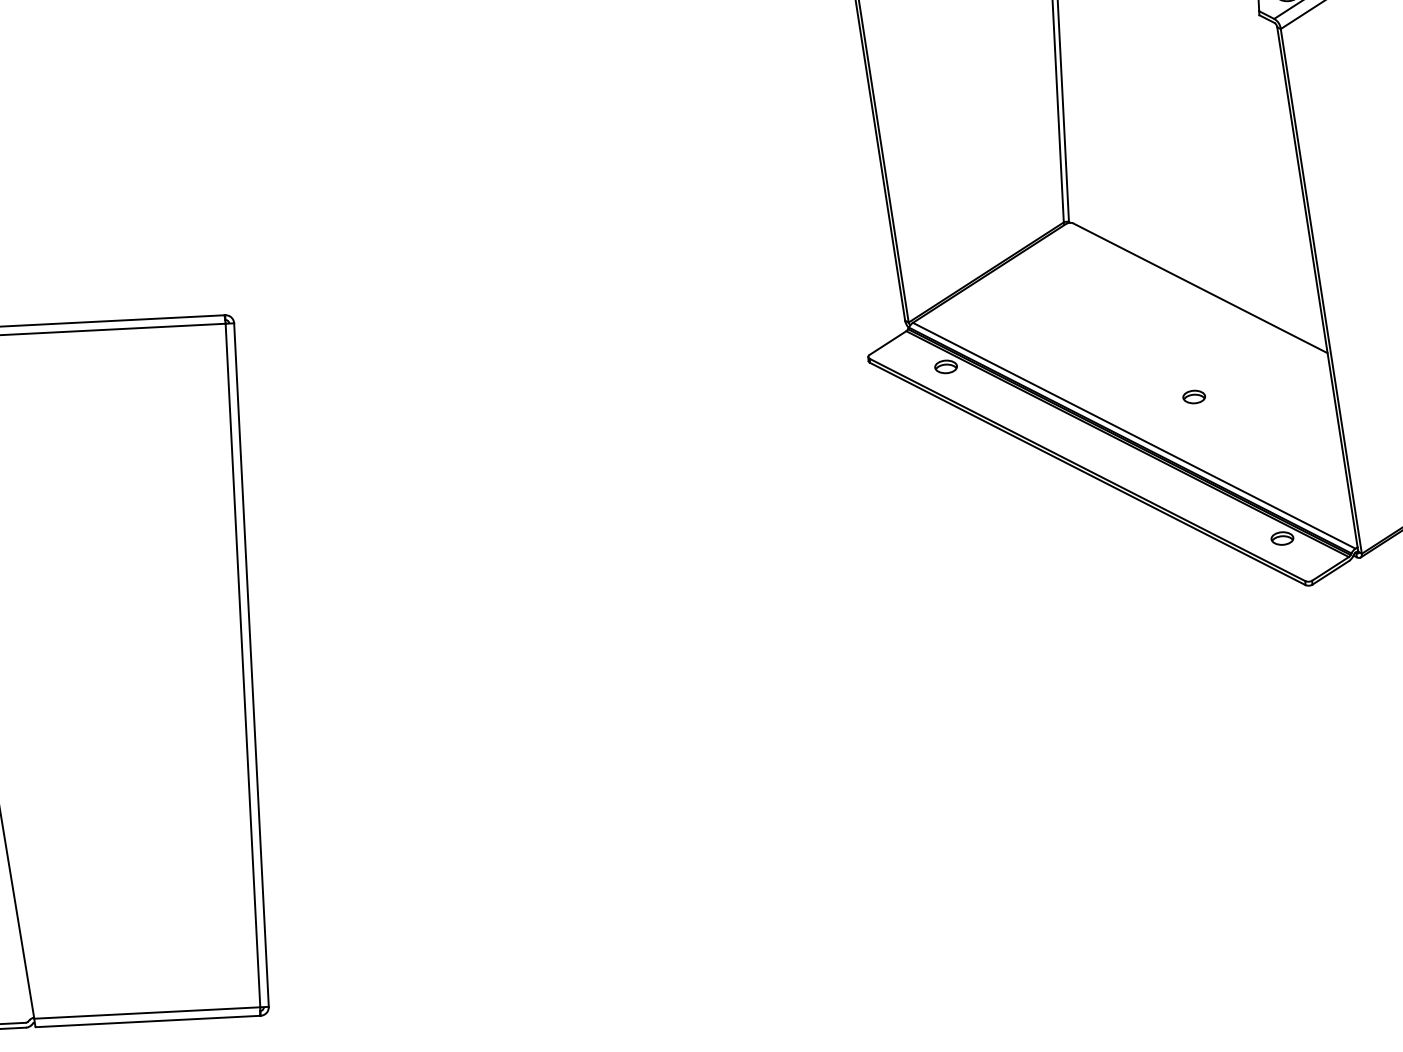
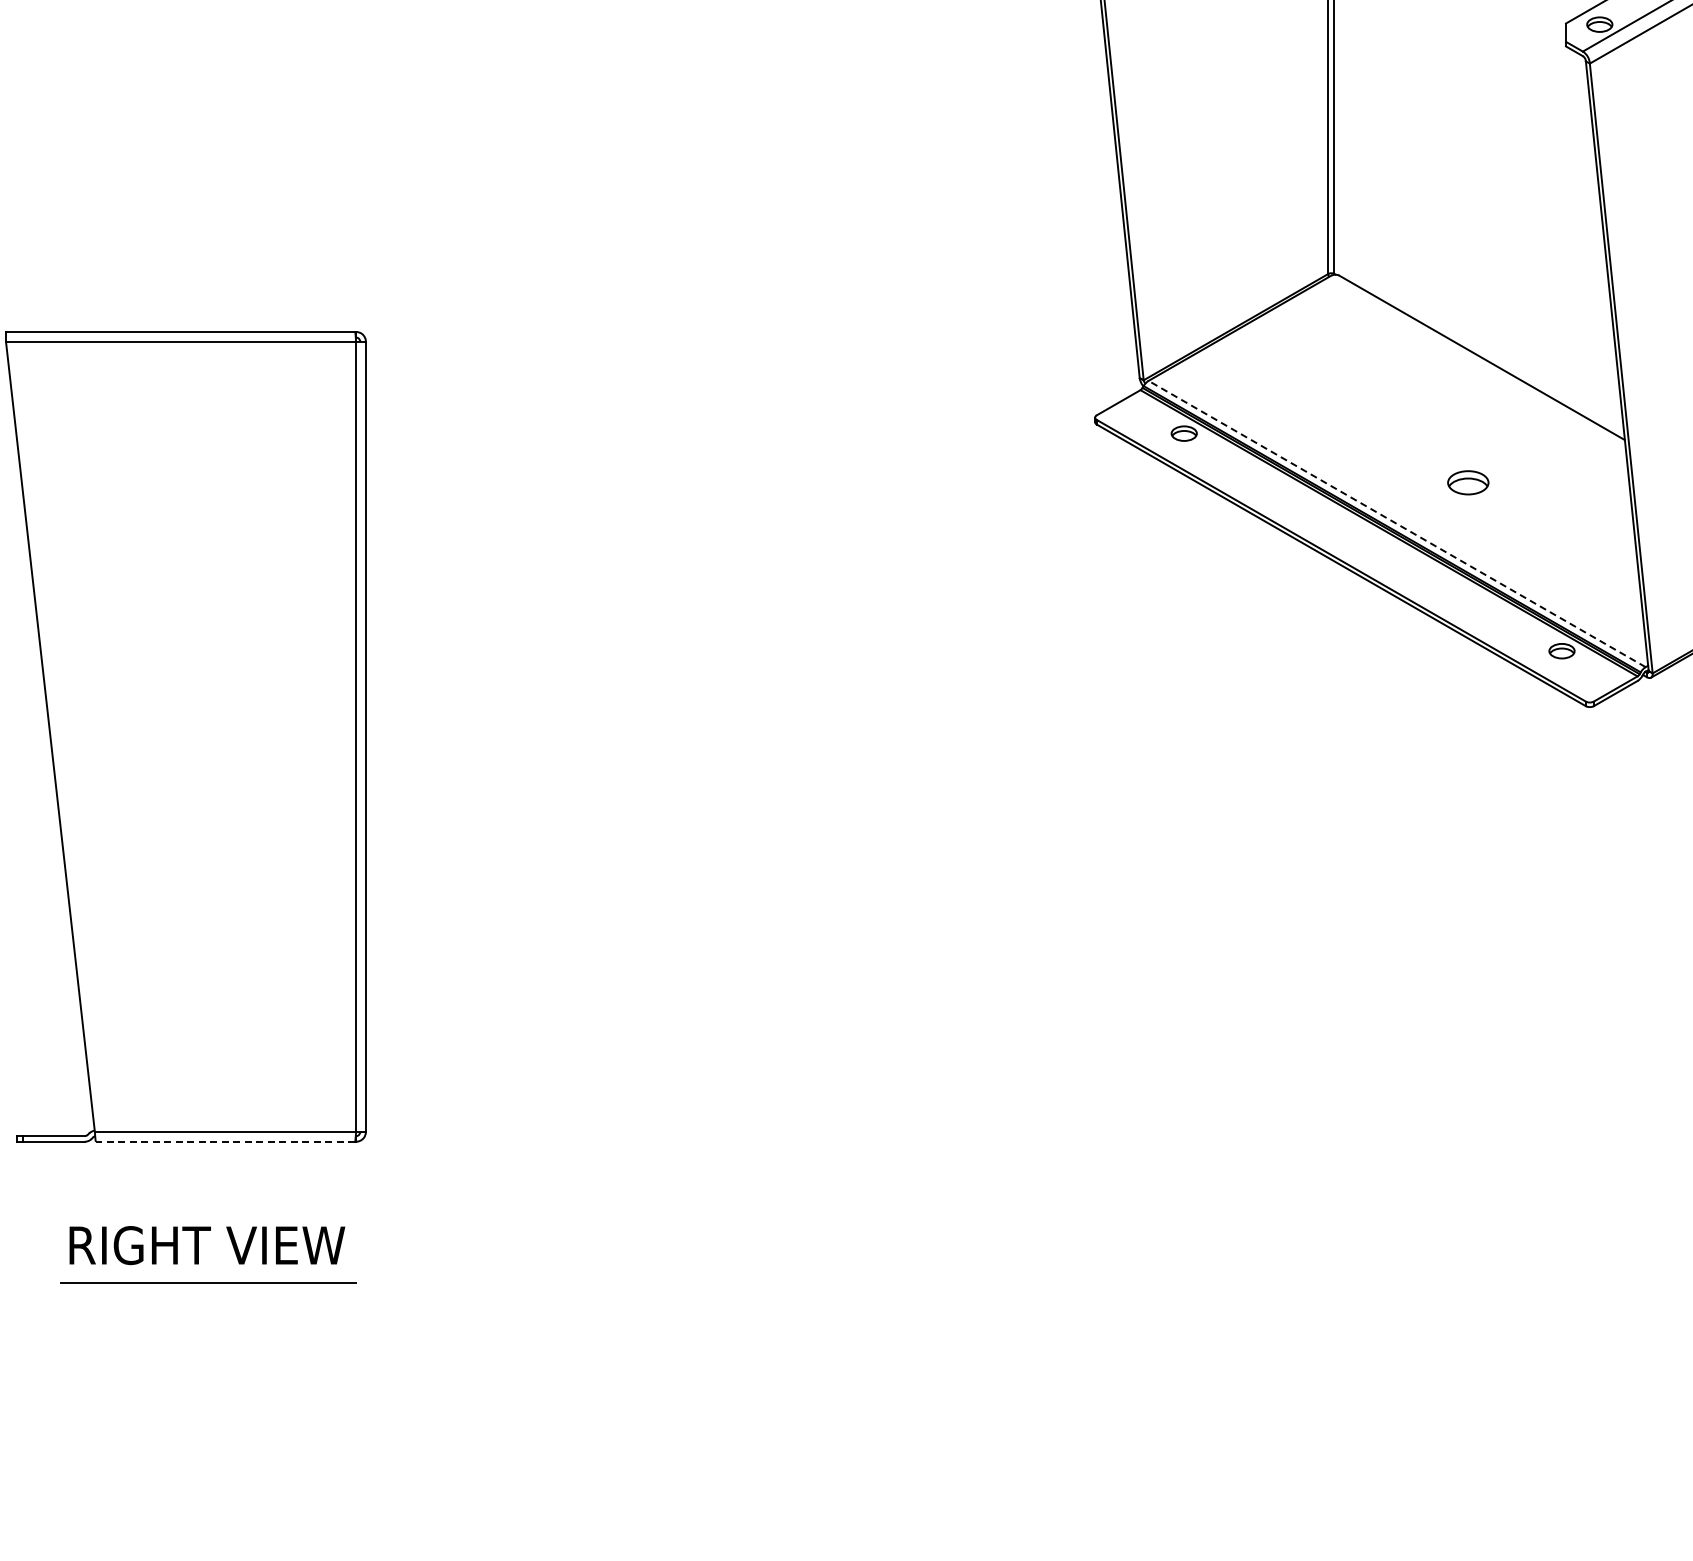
part: (1194, 396) -> (1468, 482), size x1.6
line: (1134, 436) -> (1397, 524), solid -> dashed
line: (147, 1021) -> (225, 1141), solid -> dashed

